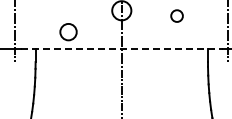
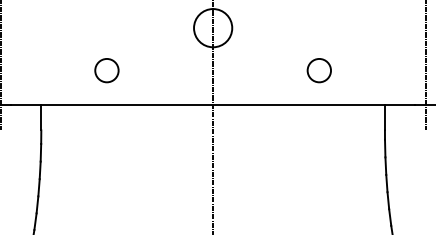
circle: (176, 15) -> (318, 69), moved
circle: (68, 31) -> (106, 69), size x0.71
line: (122, 49) -> (214, 105), dashed -> solid

